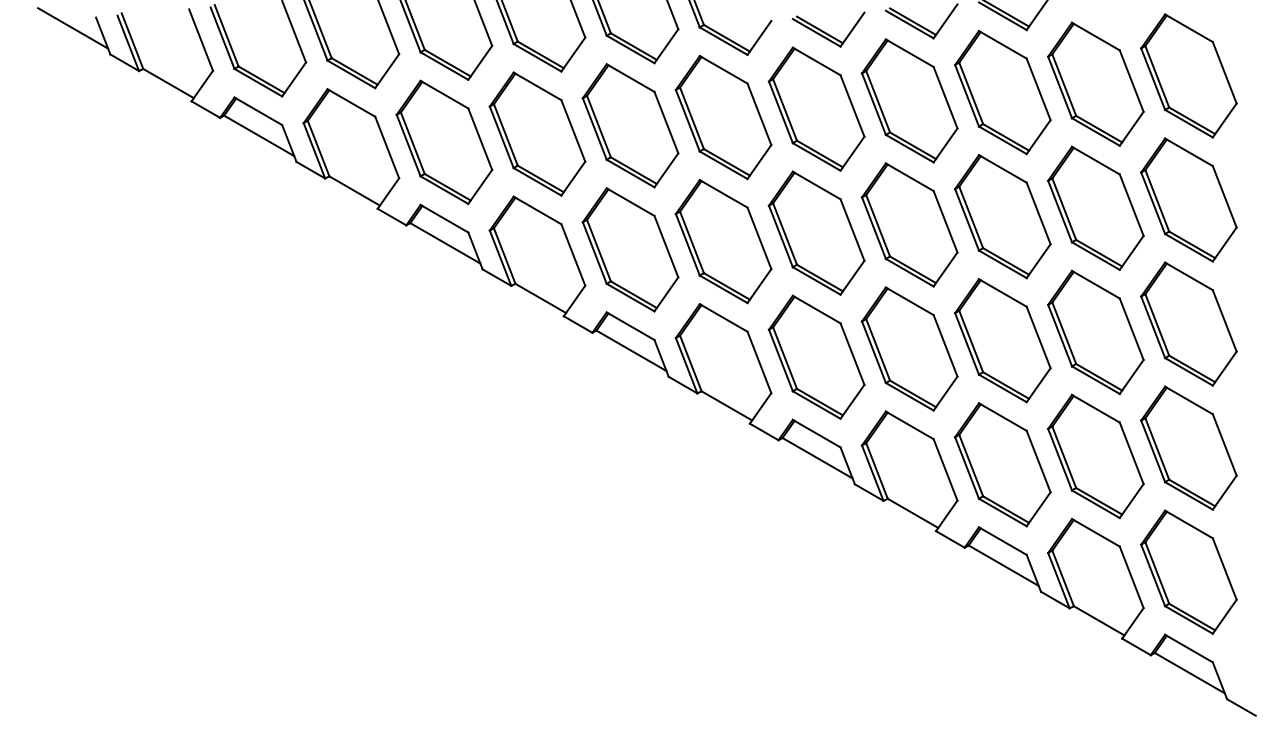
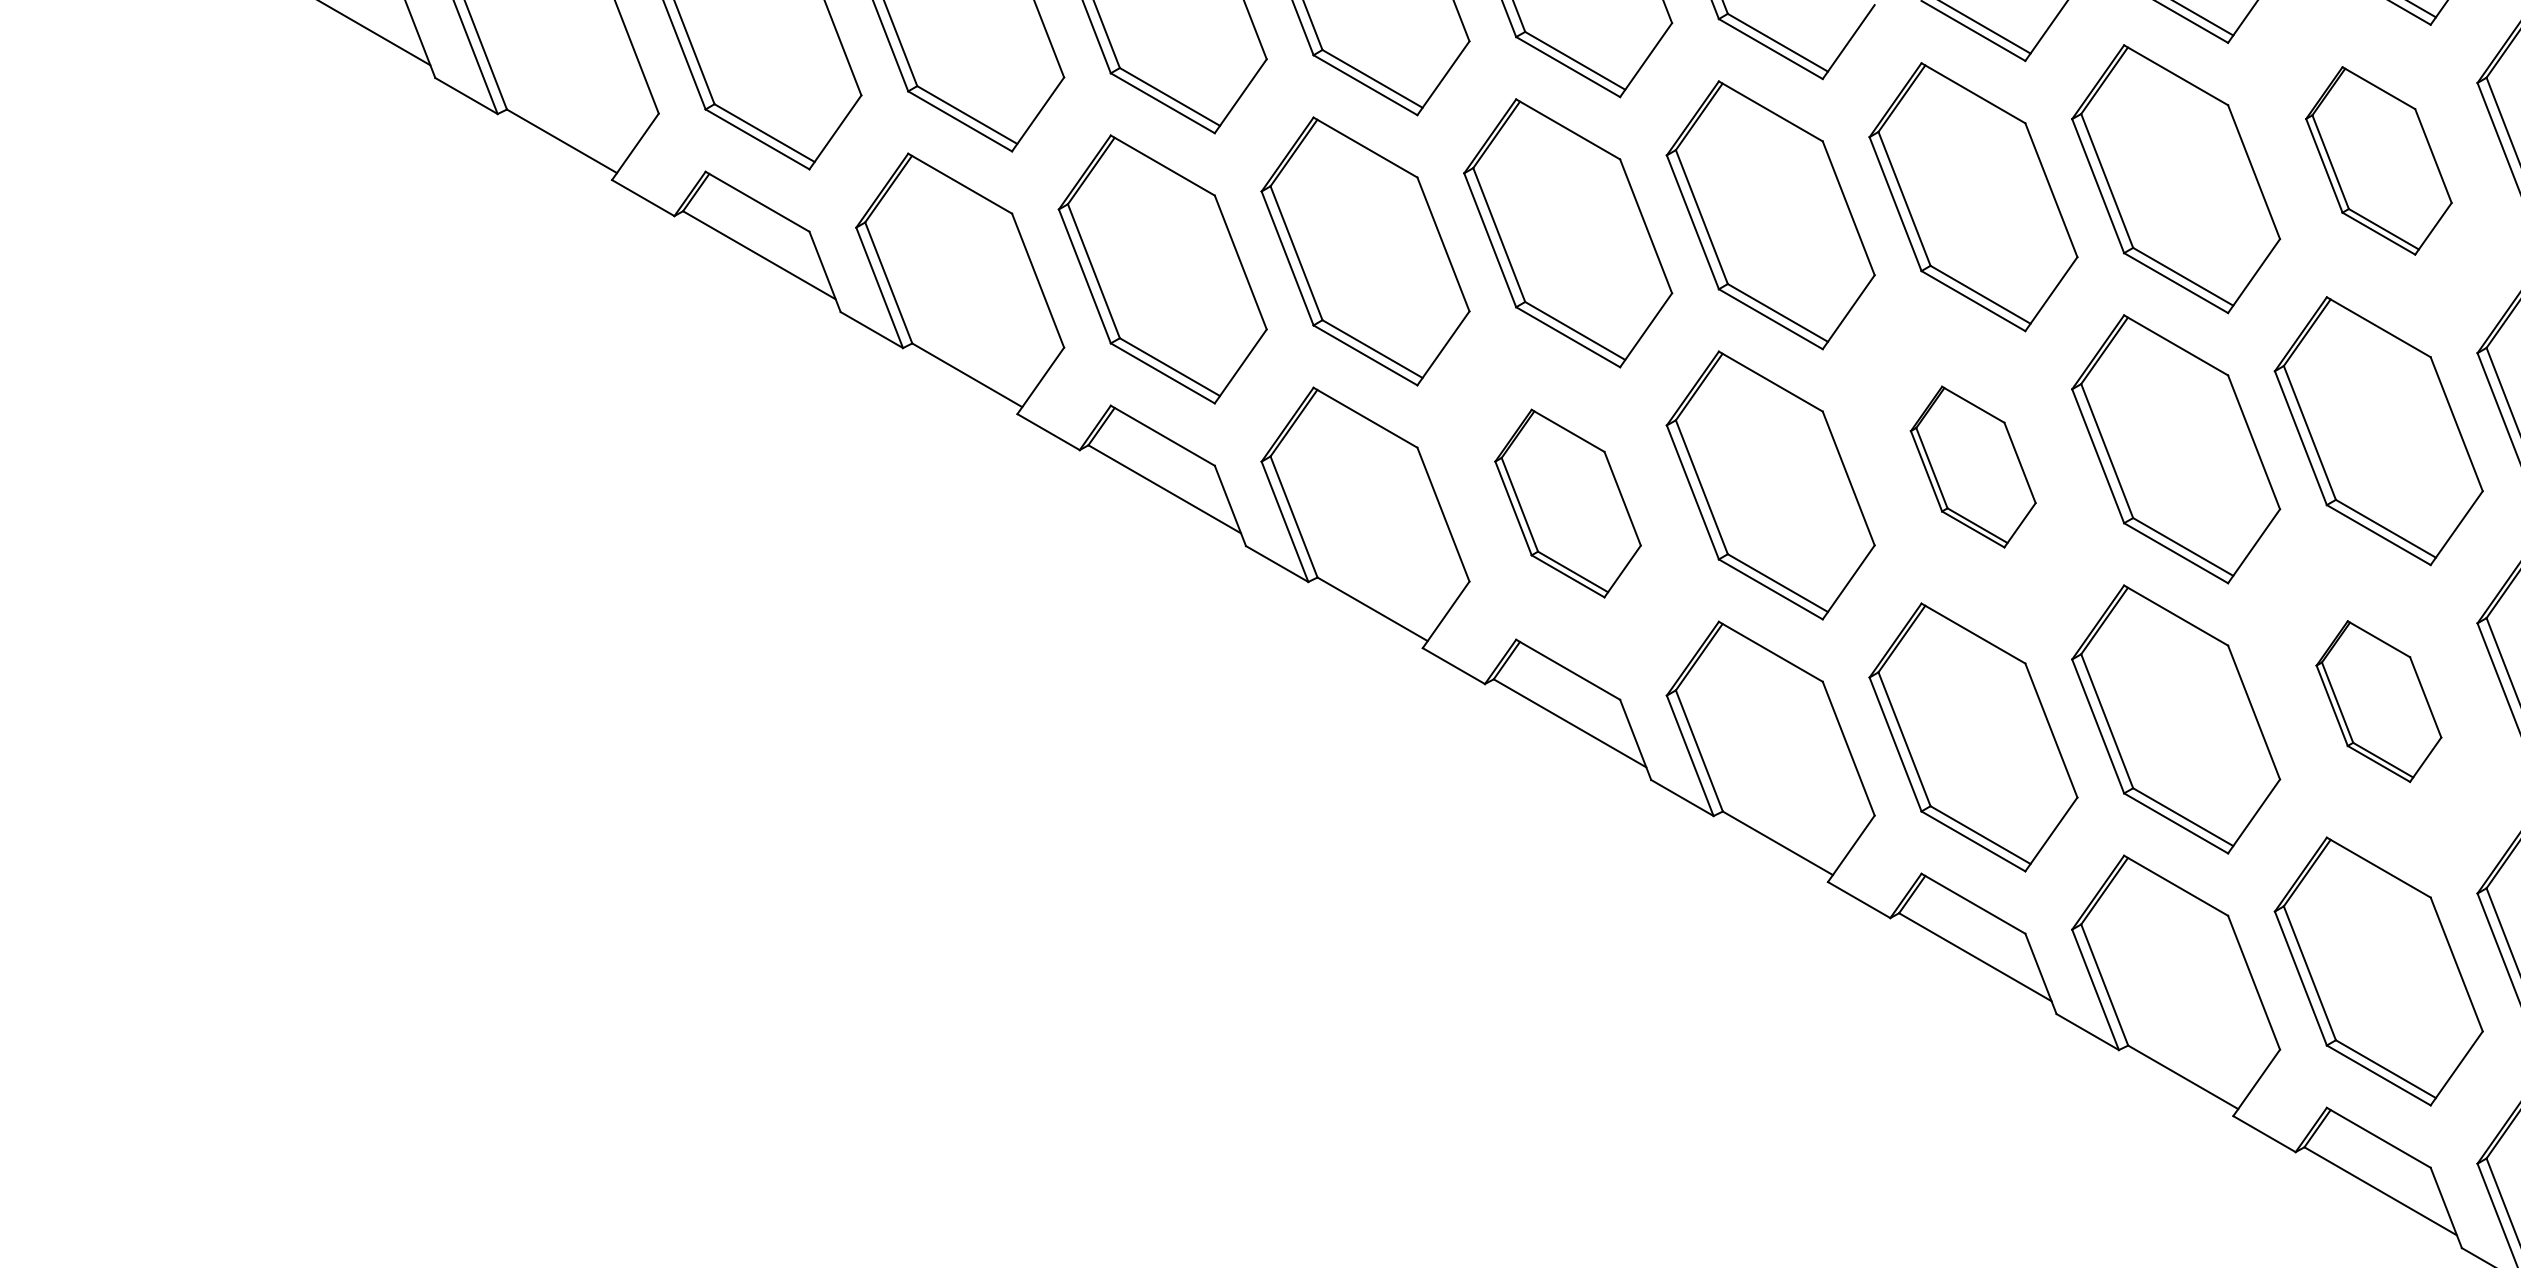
part: (1002, 92) -> (2378, 160), size x0.7
part: (816, 232) -> (1973, 465), size x0.6
part: (630, 249) -> (1567, 502), size x0.7
part: (1002, 340) -> (2378, 700), size x0.6

